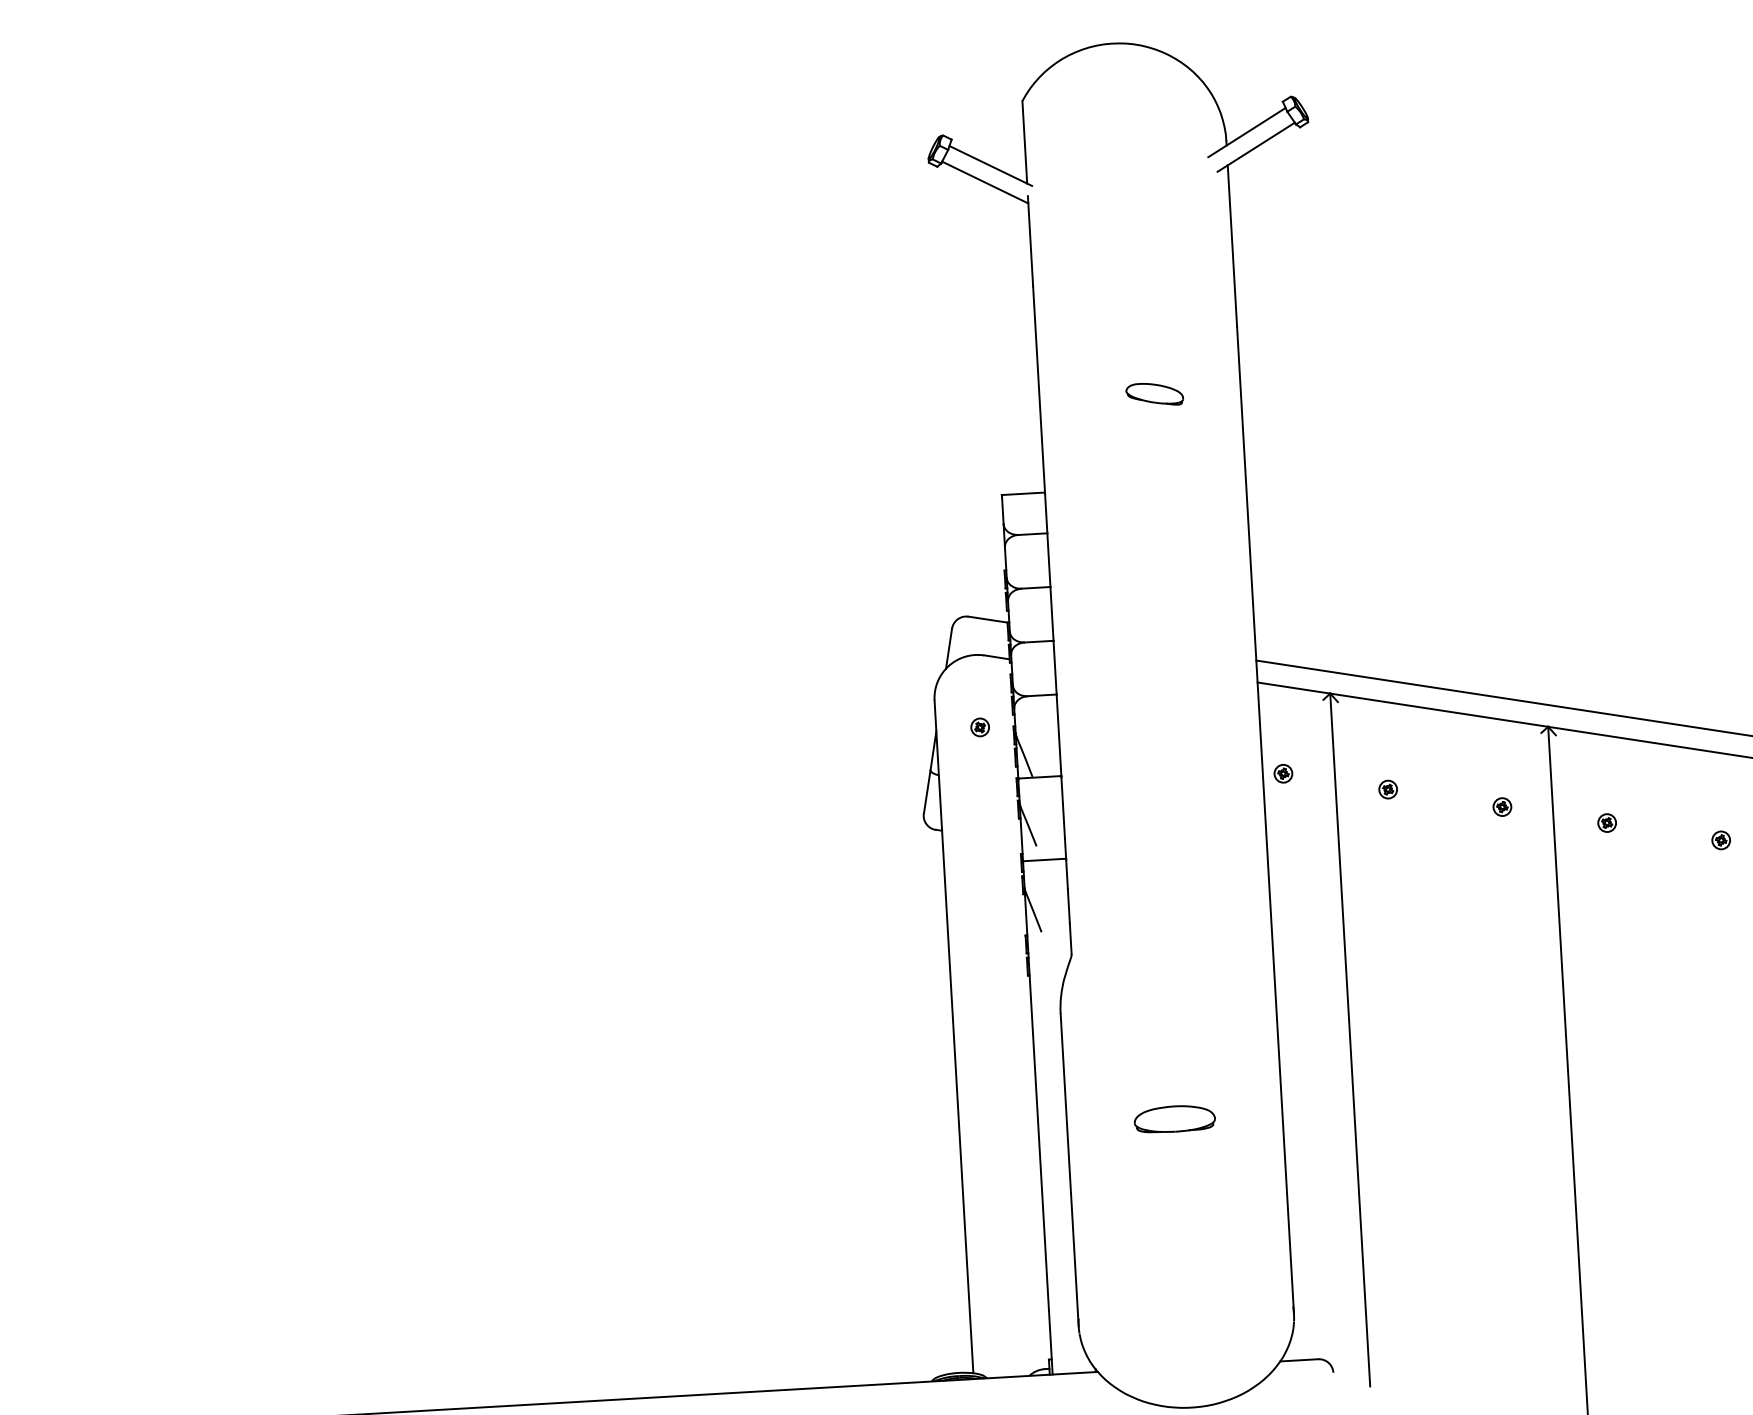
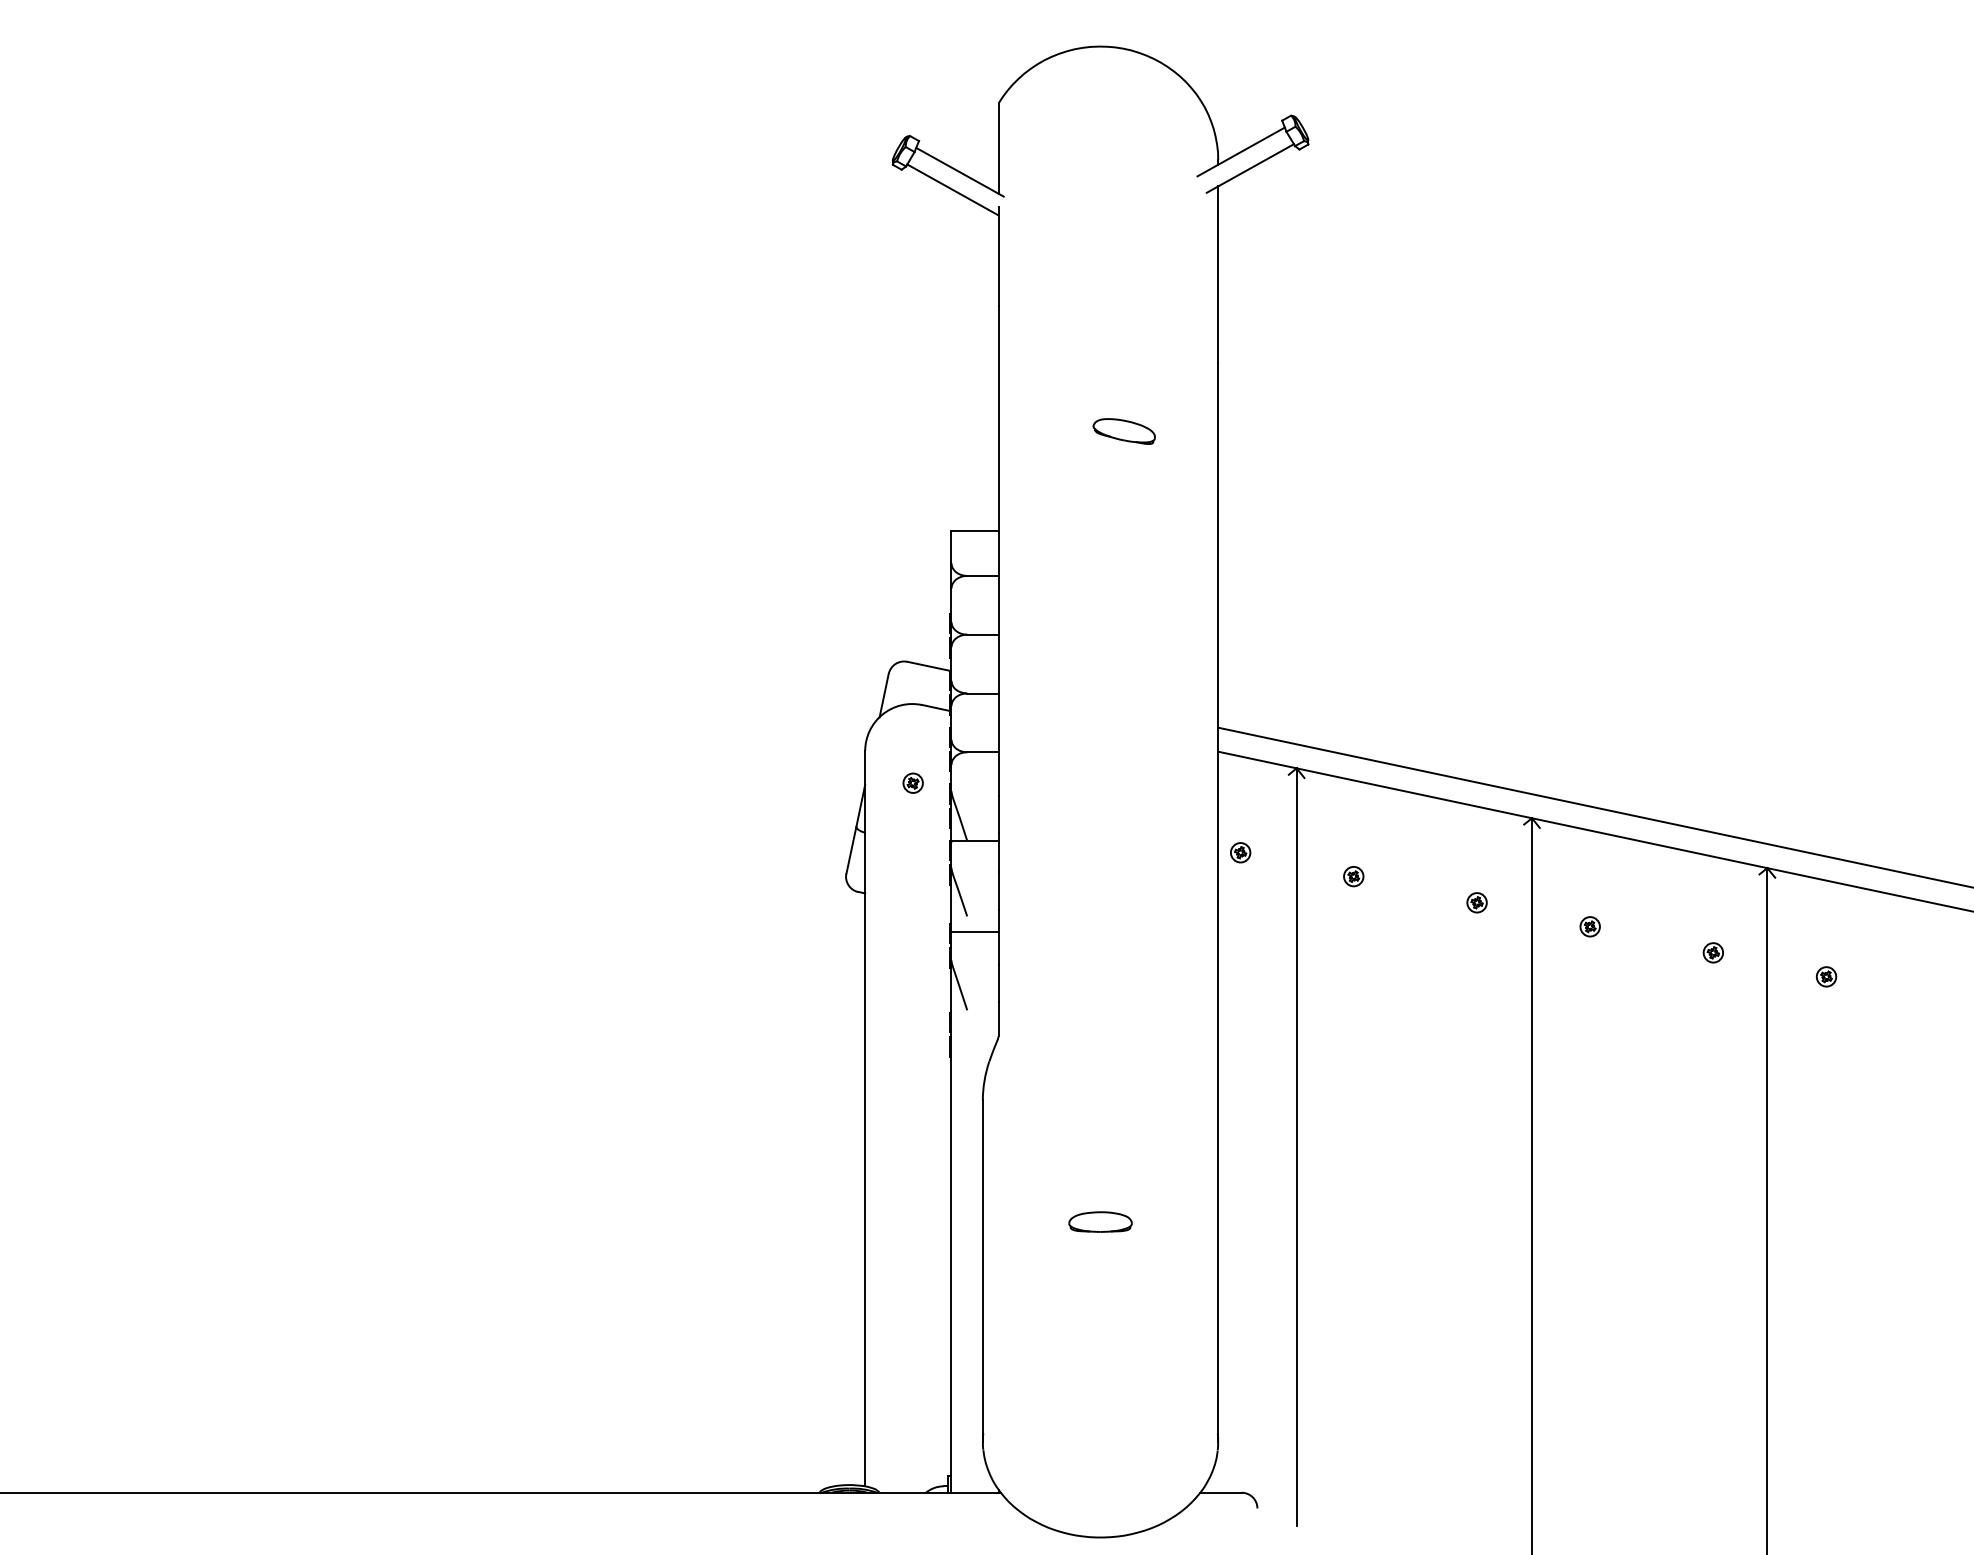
part: (1174, 1118) -> (1100, 1221), size x0.71

